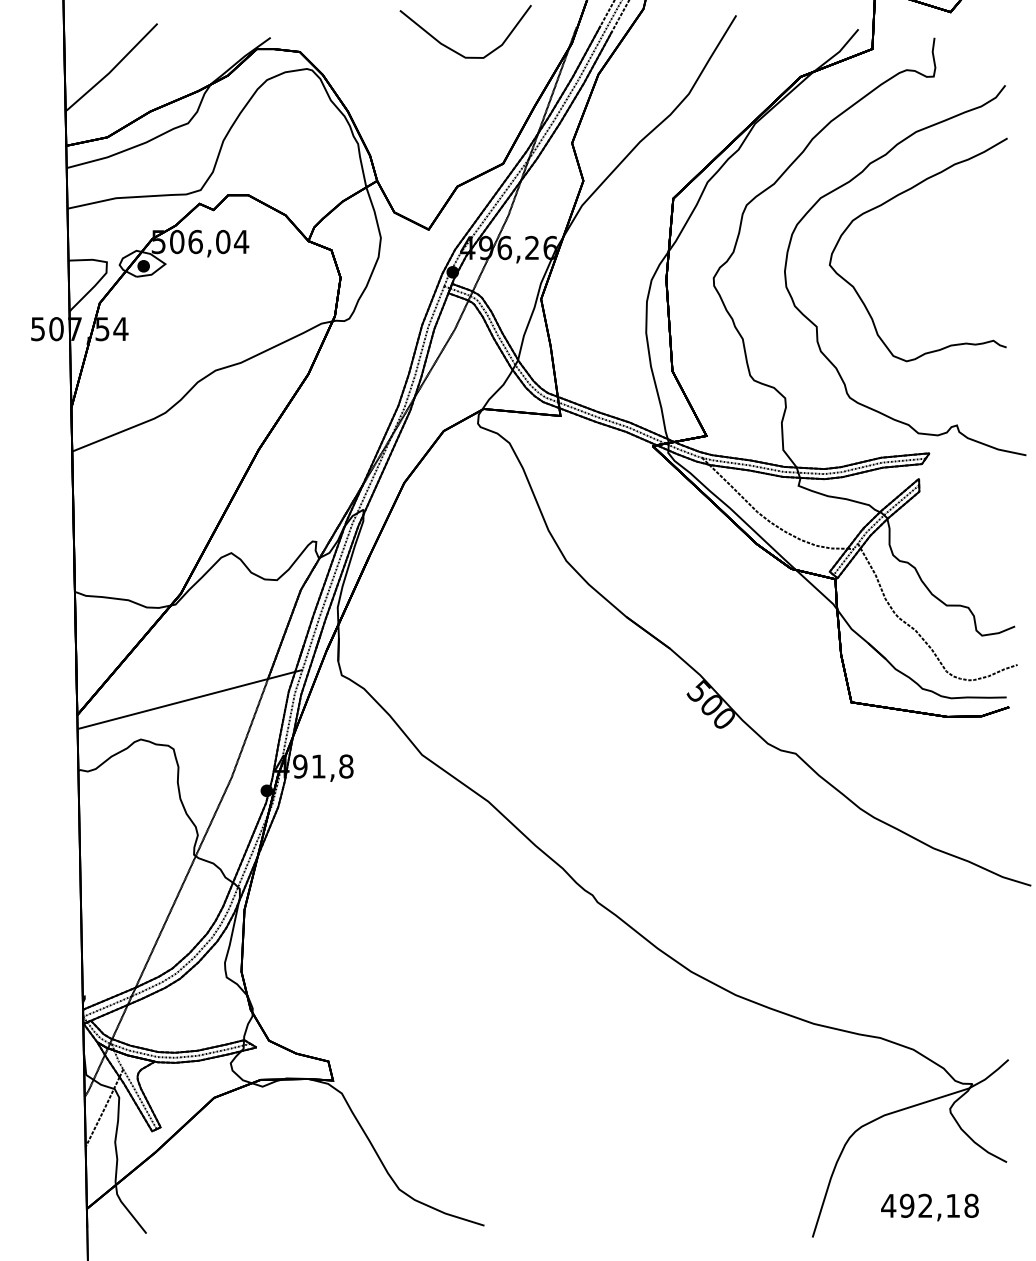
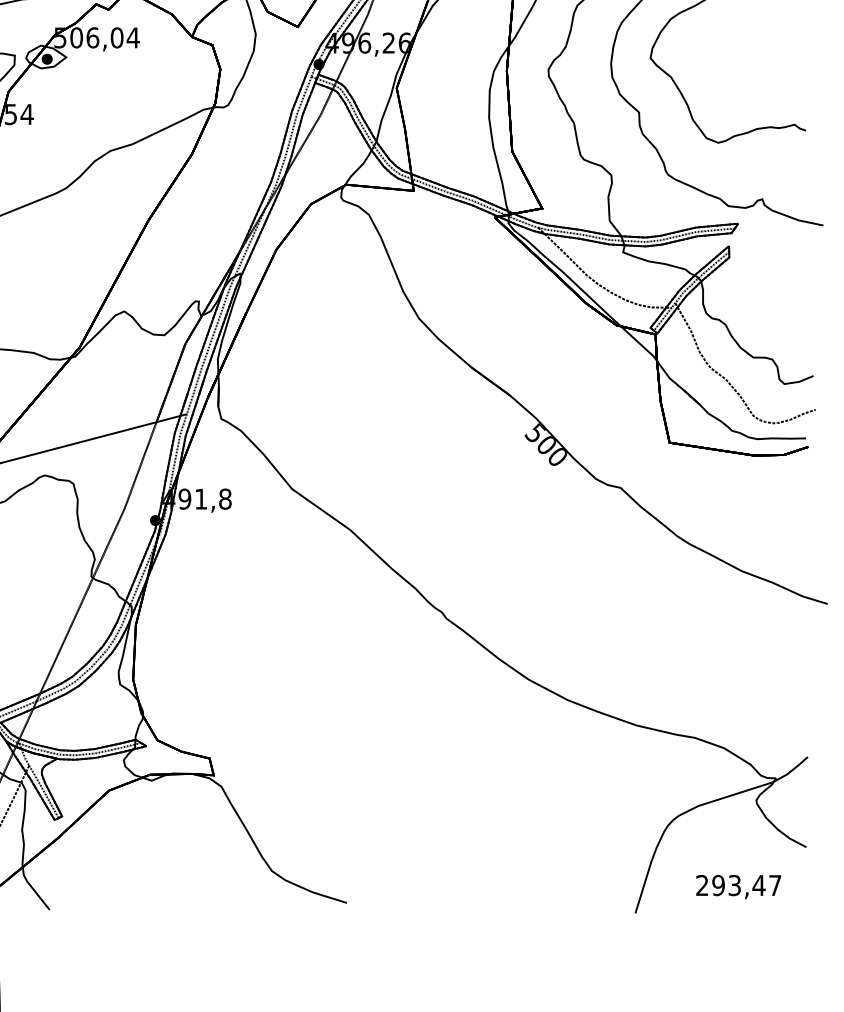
text: (929, 1205) -> (738, 885), 492,18 -> 293,47

